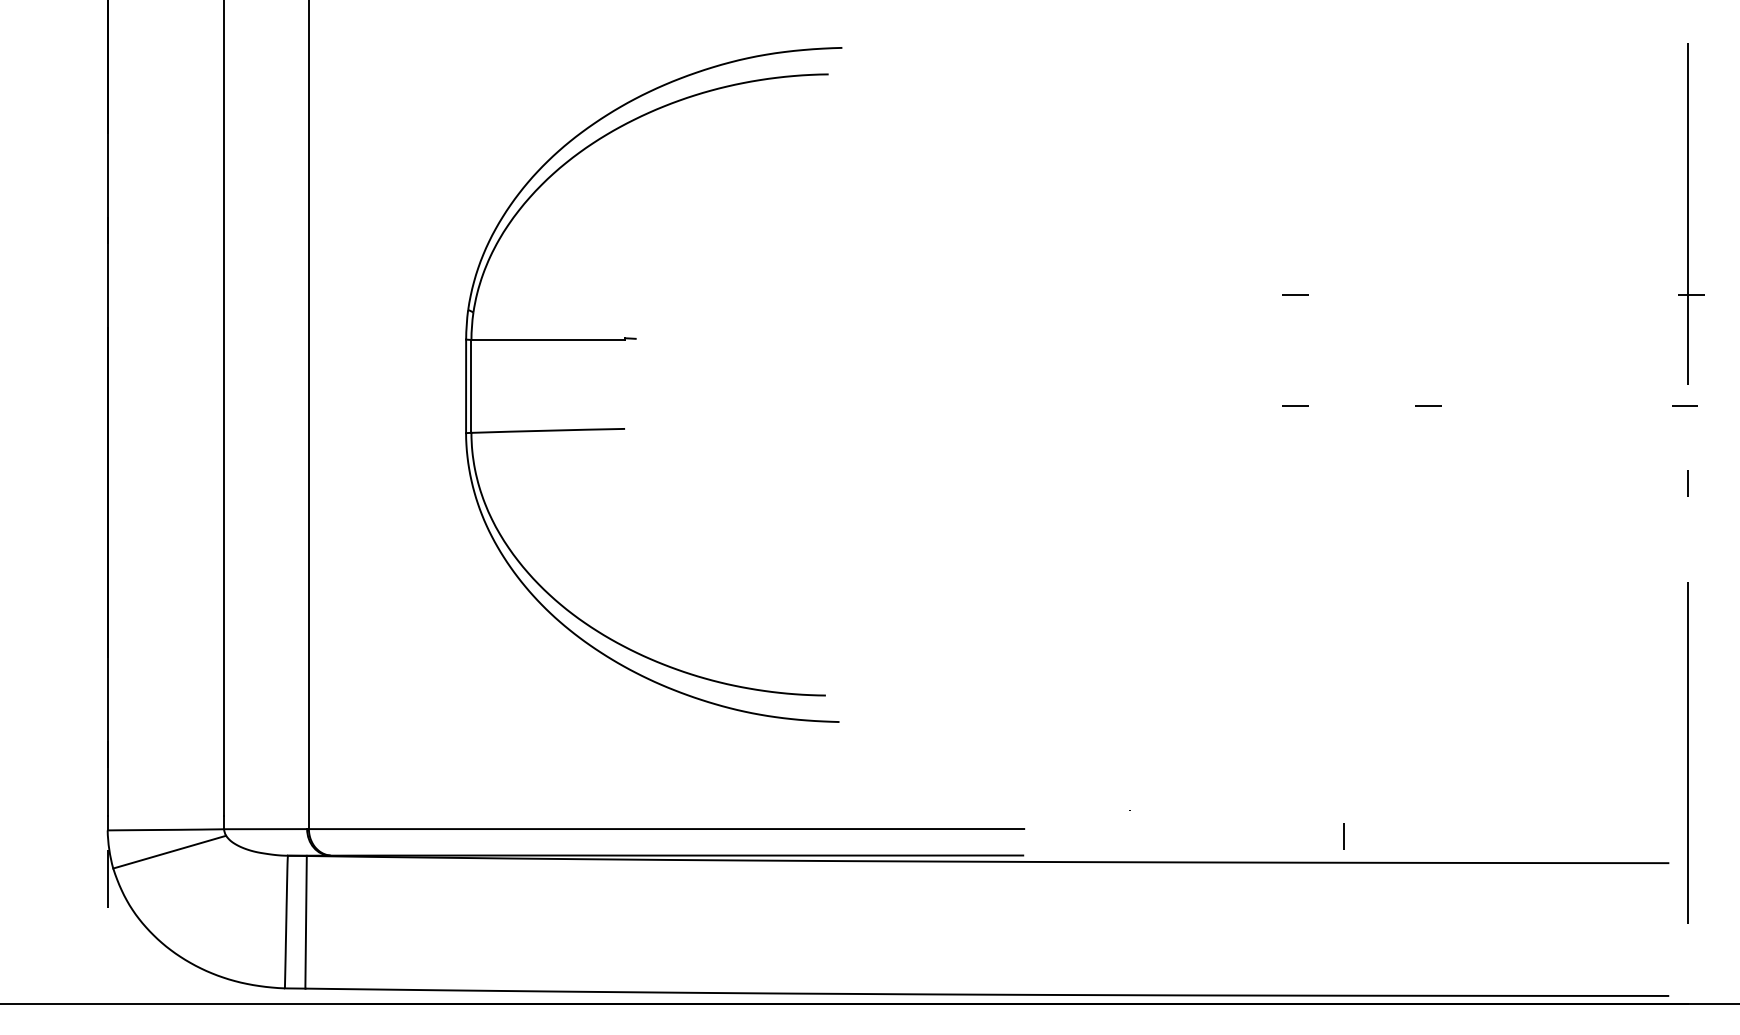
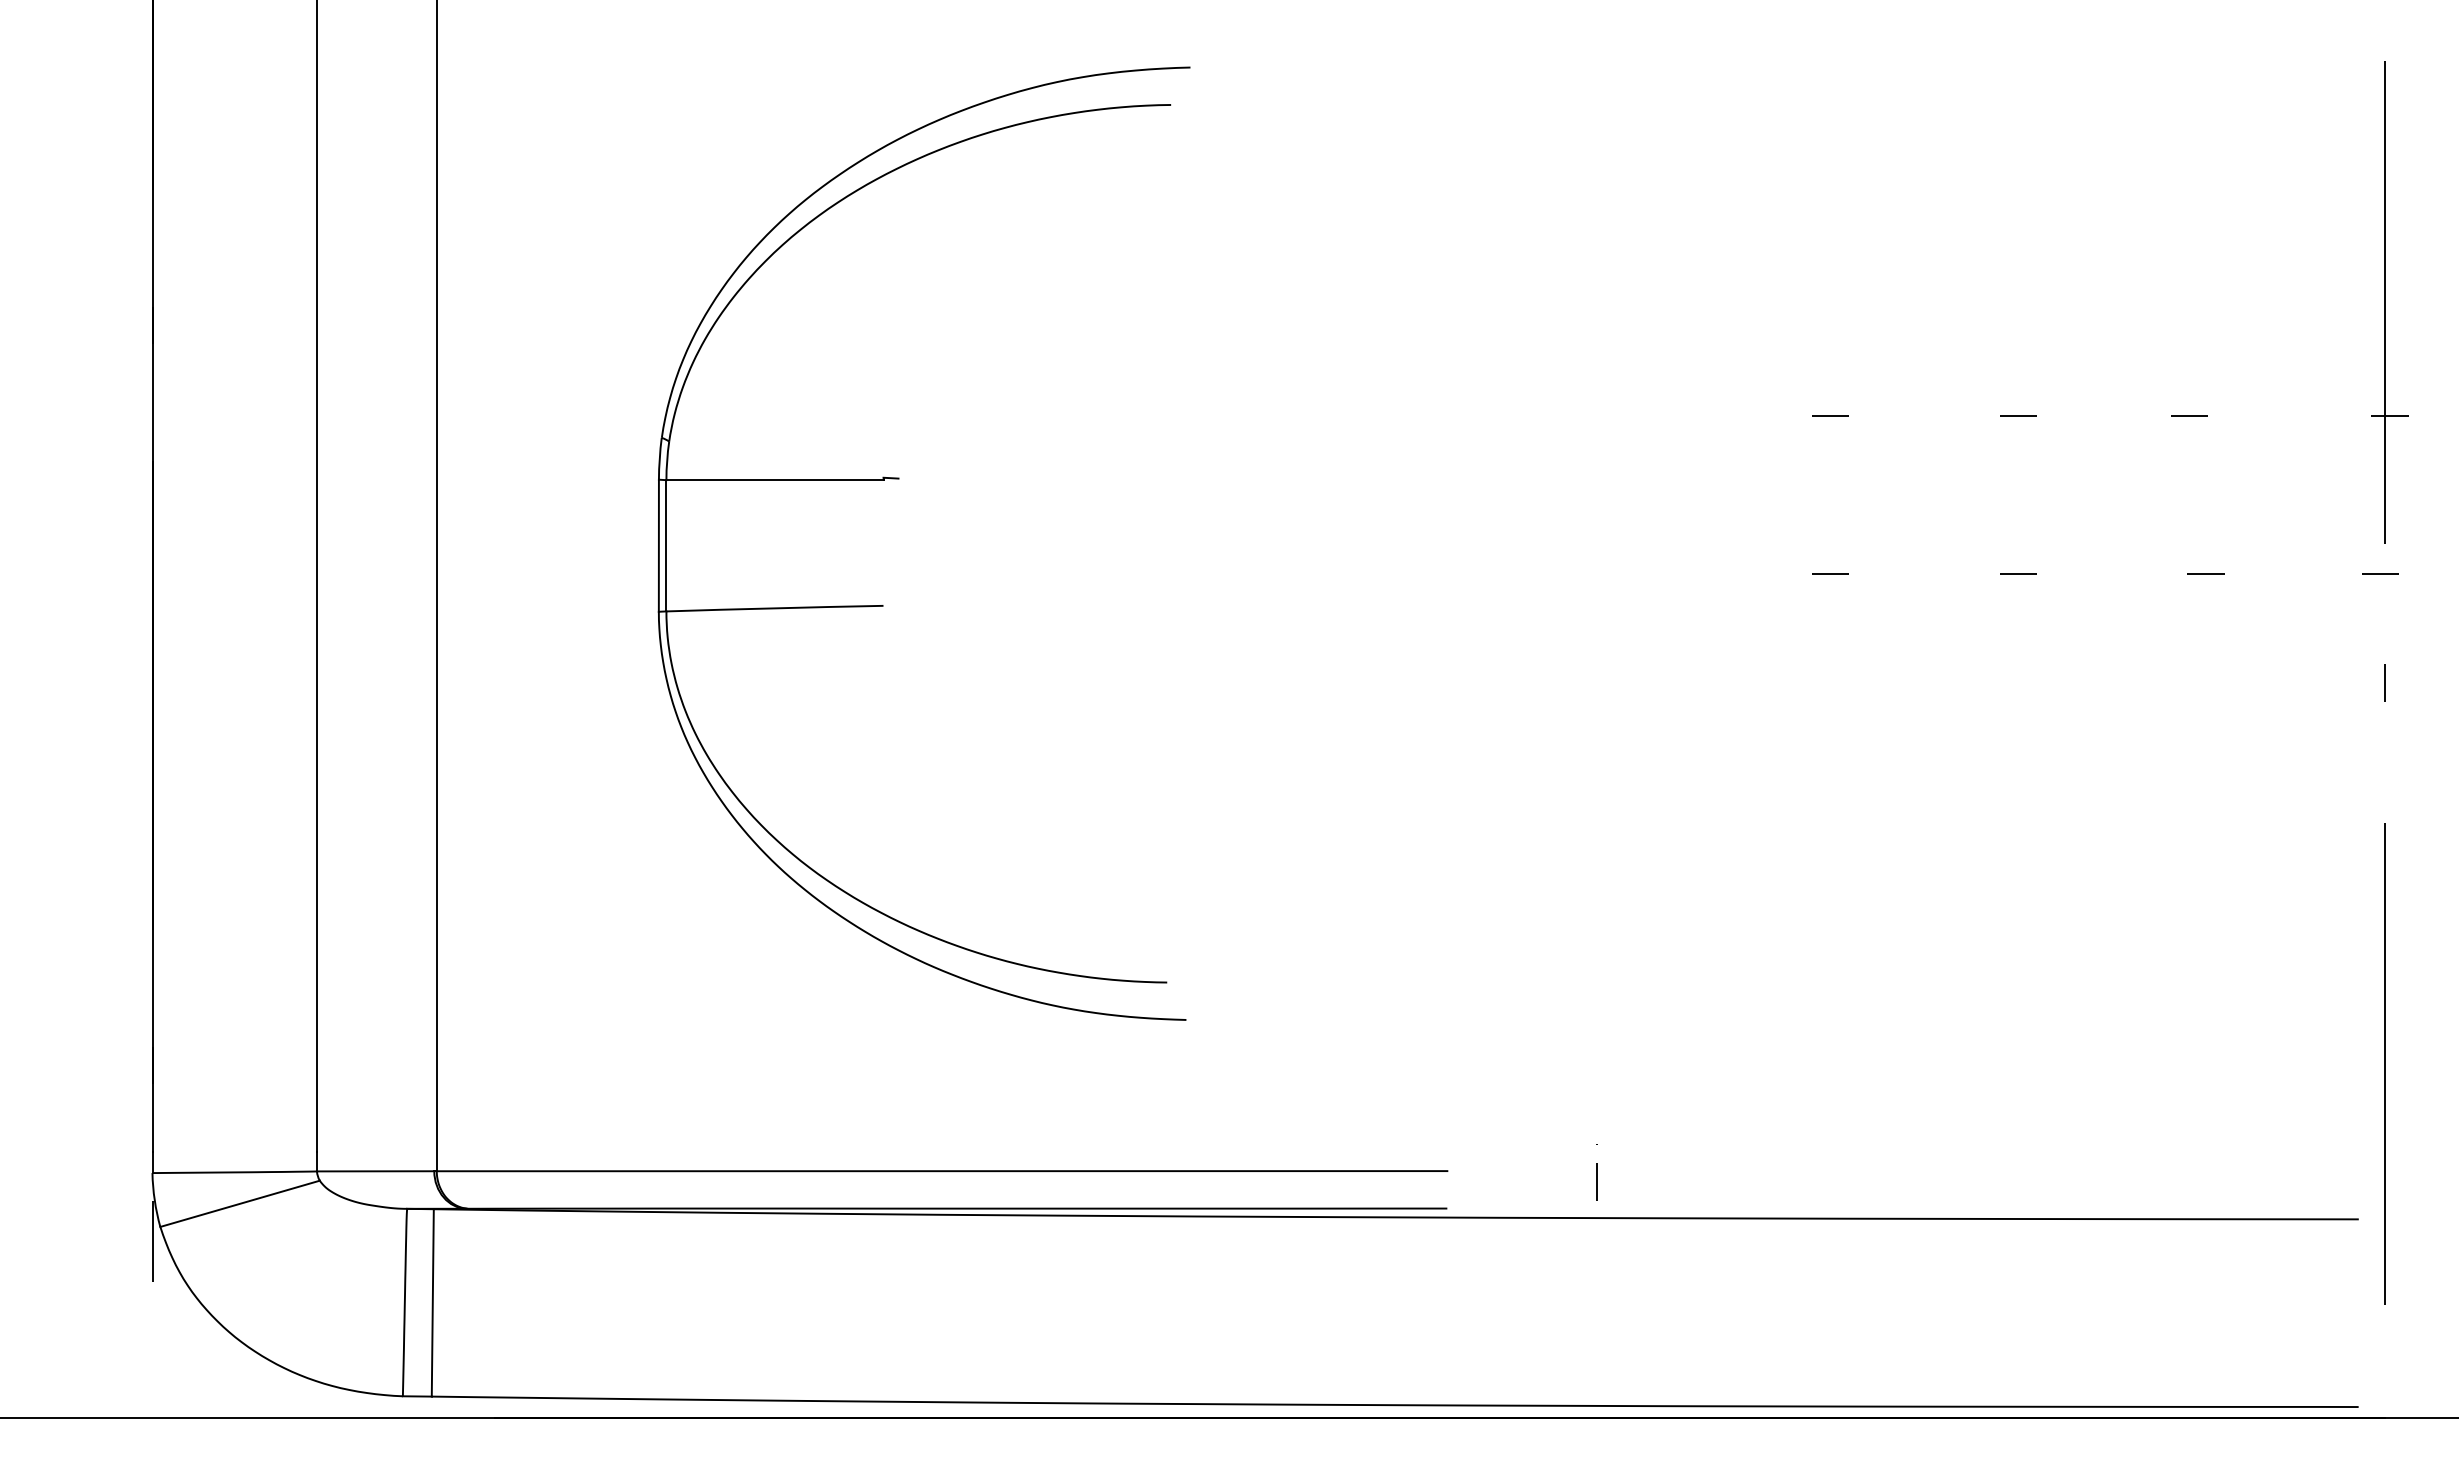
line: (1428, 294) -> (2018, 415), added
line: (1549, 294) -> (2189, 415), added
line: (1560, 406) -> (2205, 573), added
line: (1343, 836) -> (1596, 1181), moved

